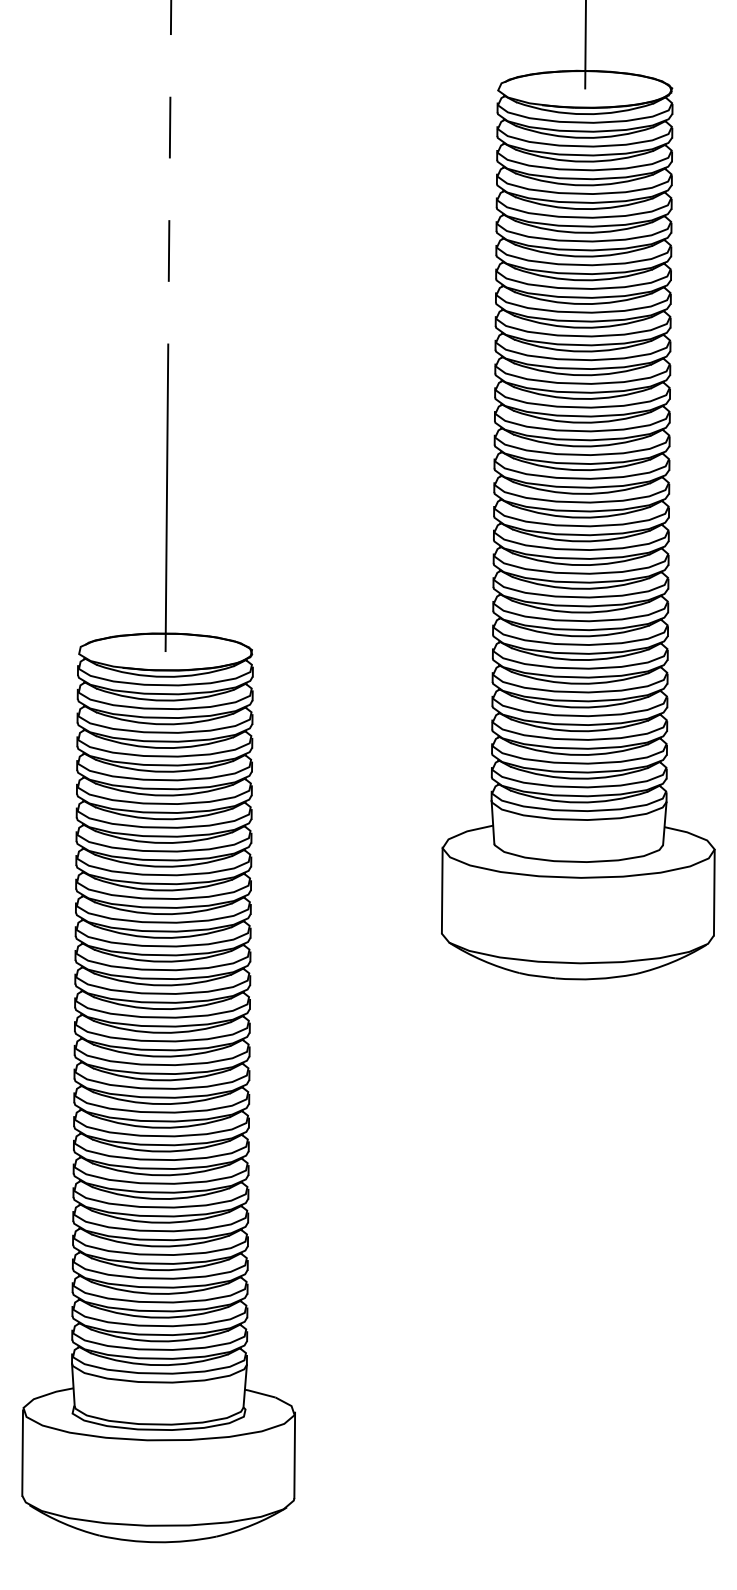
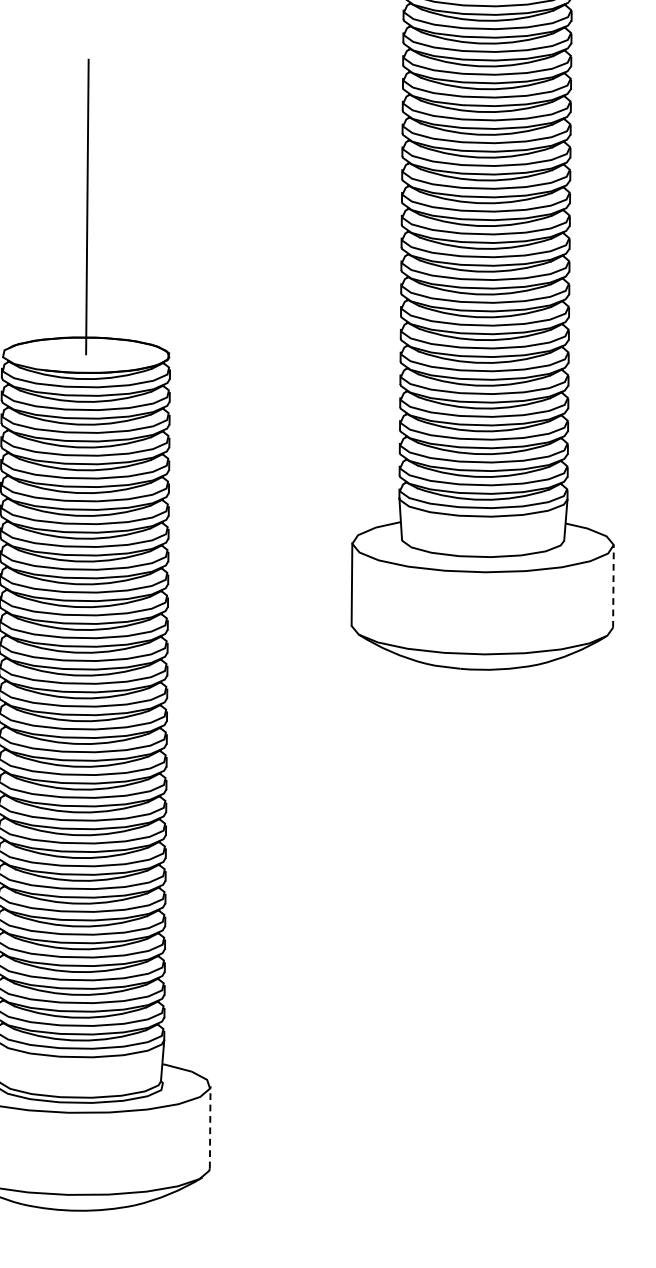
line: (714, 892) -> (613, 586), solid -> dashed
line: (294, 1455) -> (209, 1127), solid -> dashed

